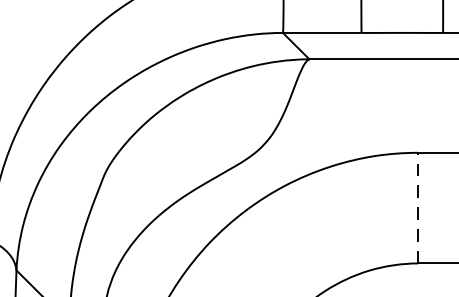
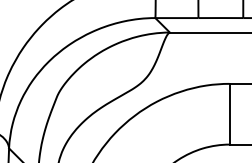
line: (418, 206) -> (229, 113), dashed -> solid

